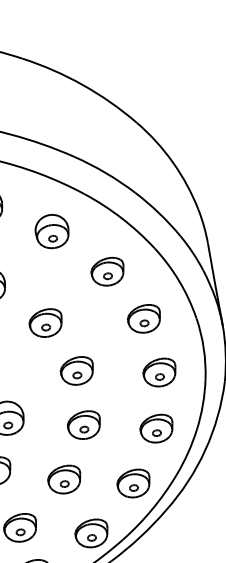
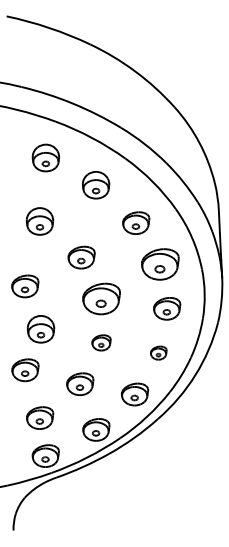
part: (144, 319) -> (160, 264), size x1.4
part: (77, 370) -> (101, 298), size x1.4
part: (84, 424) -> (101, 342), size x0.7
part: (156, 428) -> (158, 352), size x0.6

